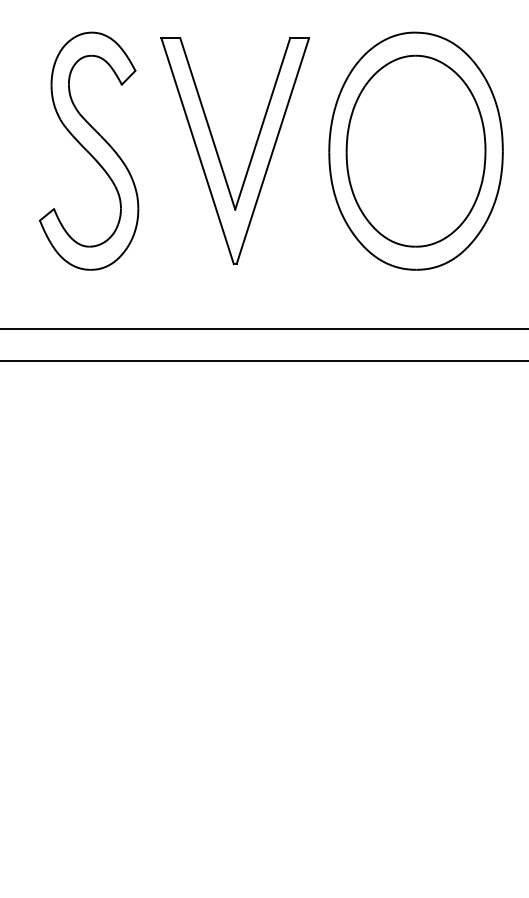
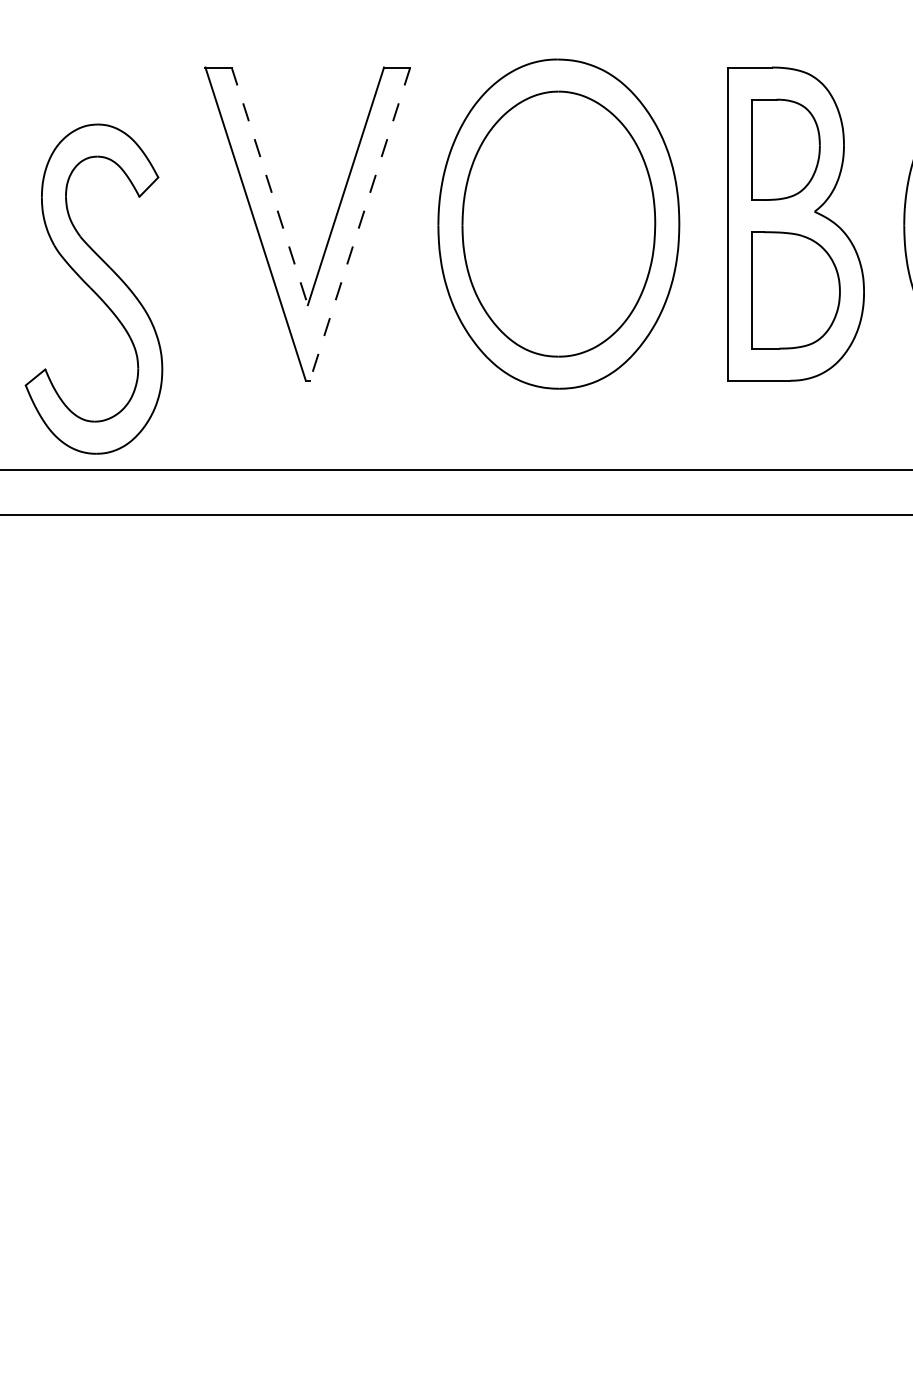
line: (207, 124) -> (269, 186), solid -> dashed
part: (88, 150) -> (93, 288), moved
line: (272, 151) -> (359, 224), solid -> dashed

